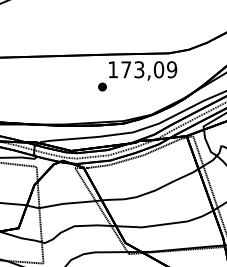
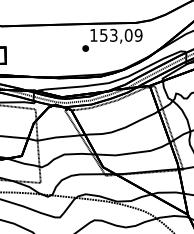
text: (125, 69) -> (103, 35), 173,09 -> 153,09

